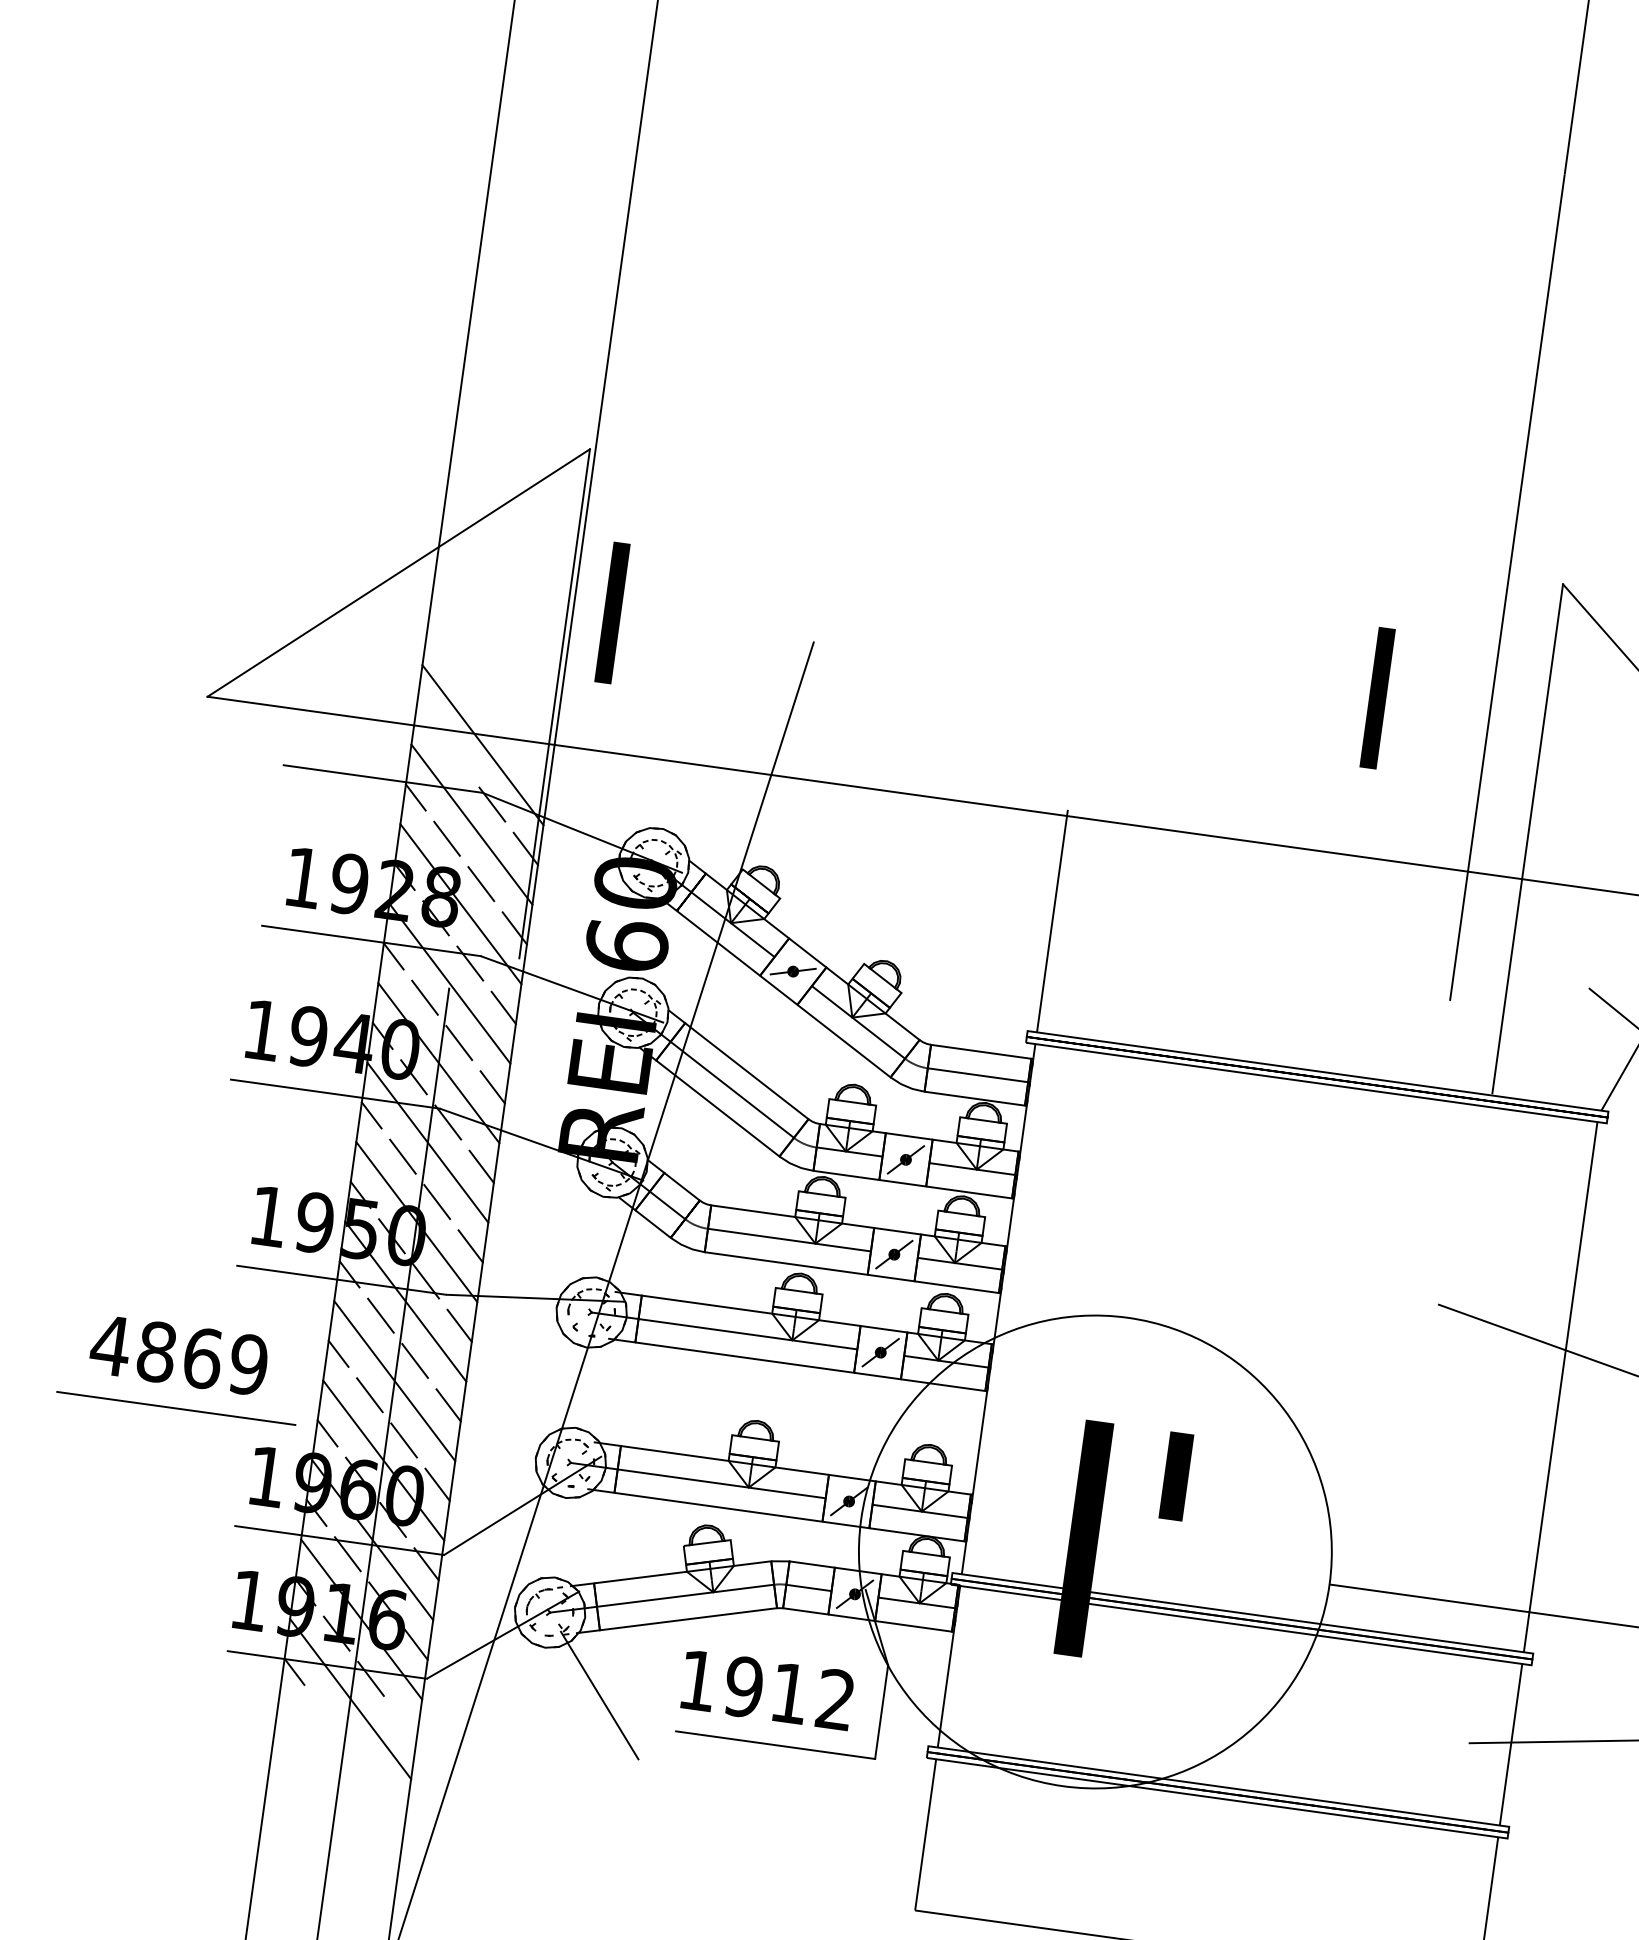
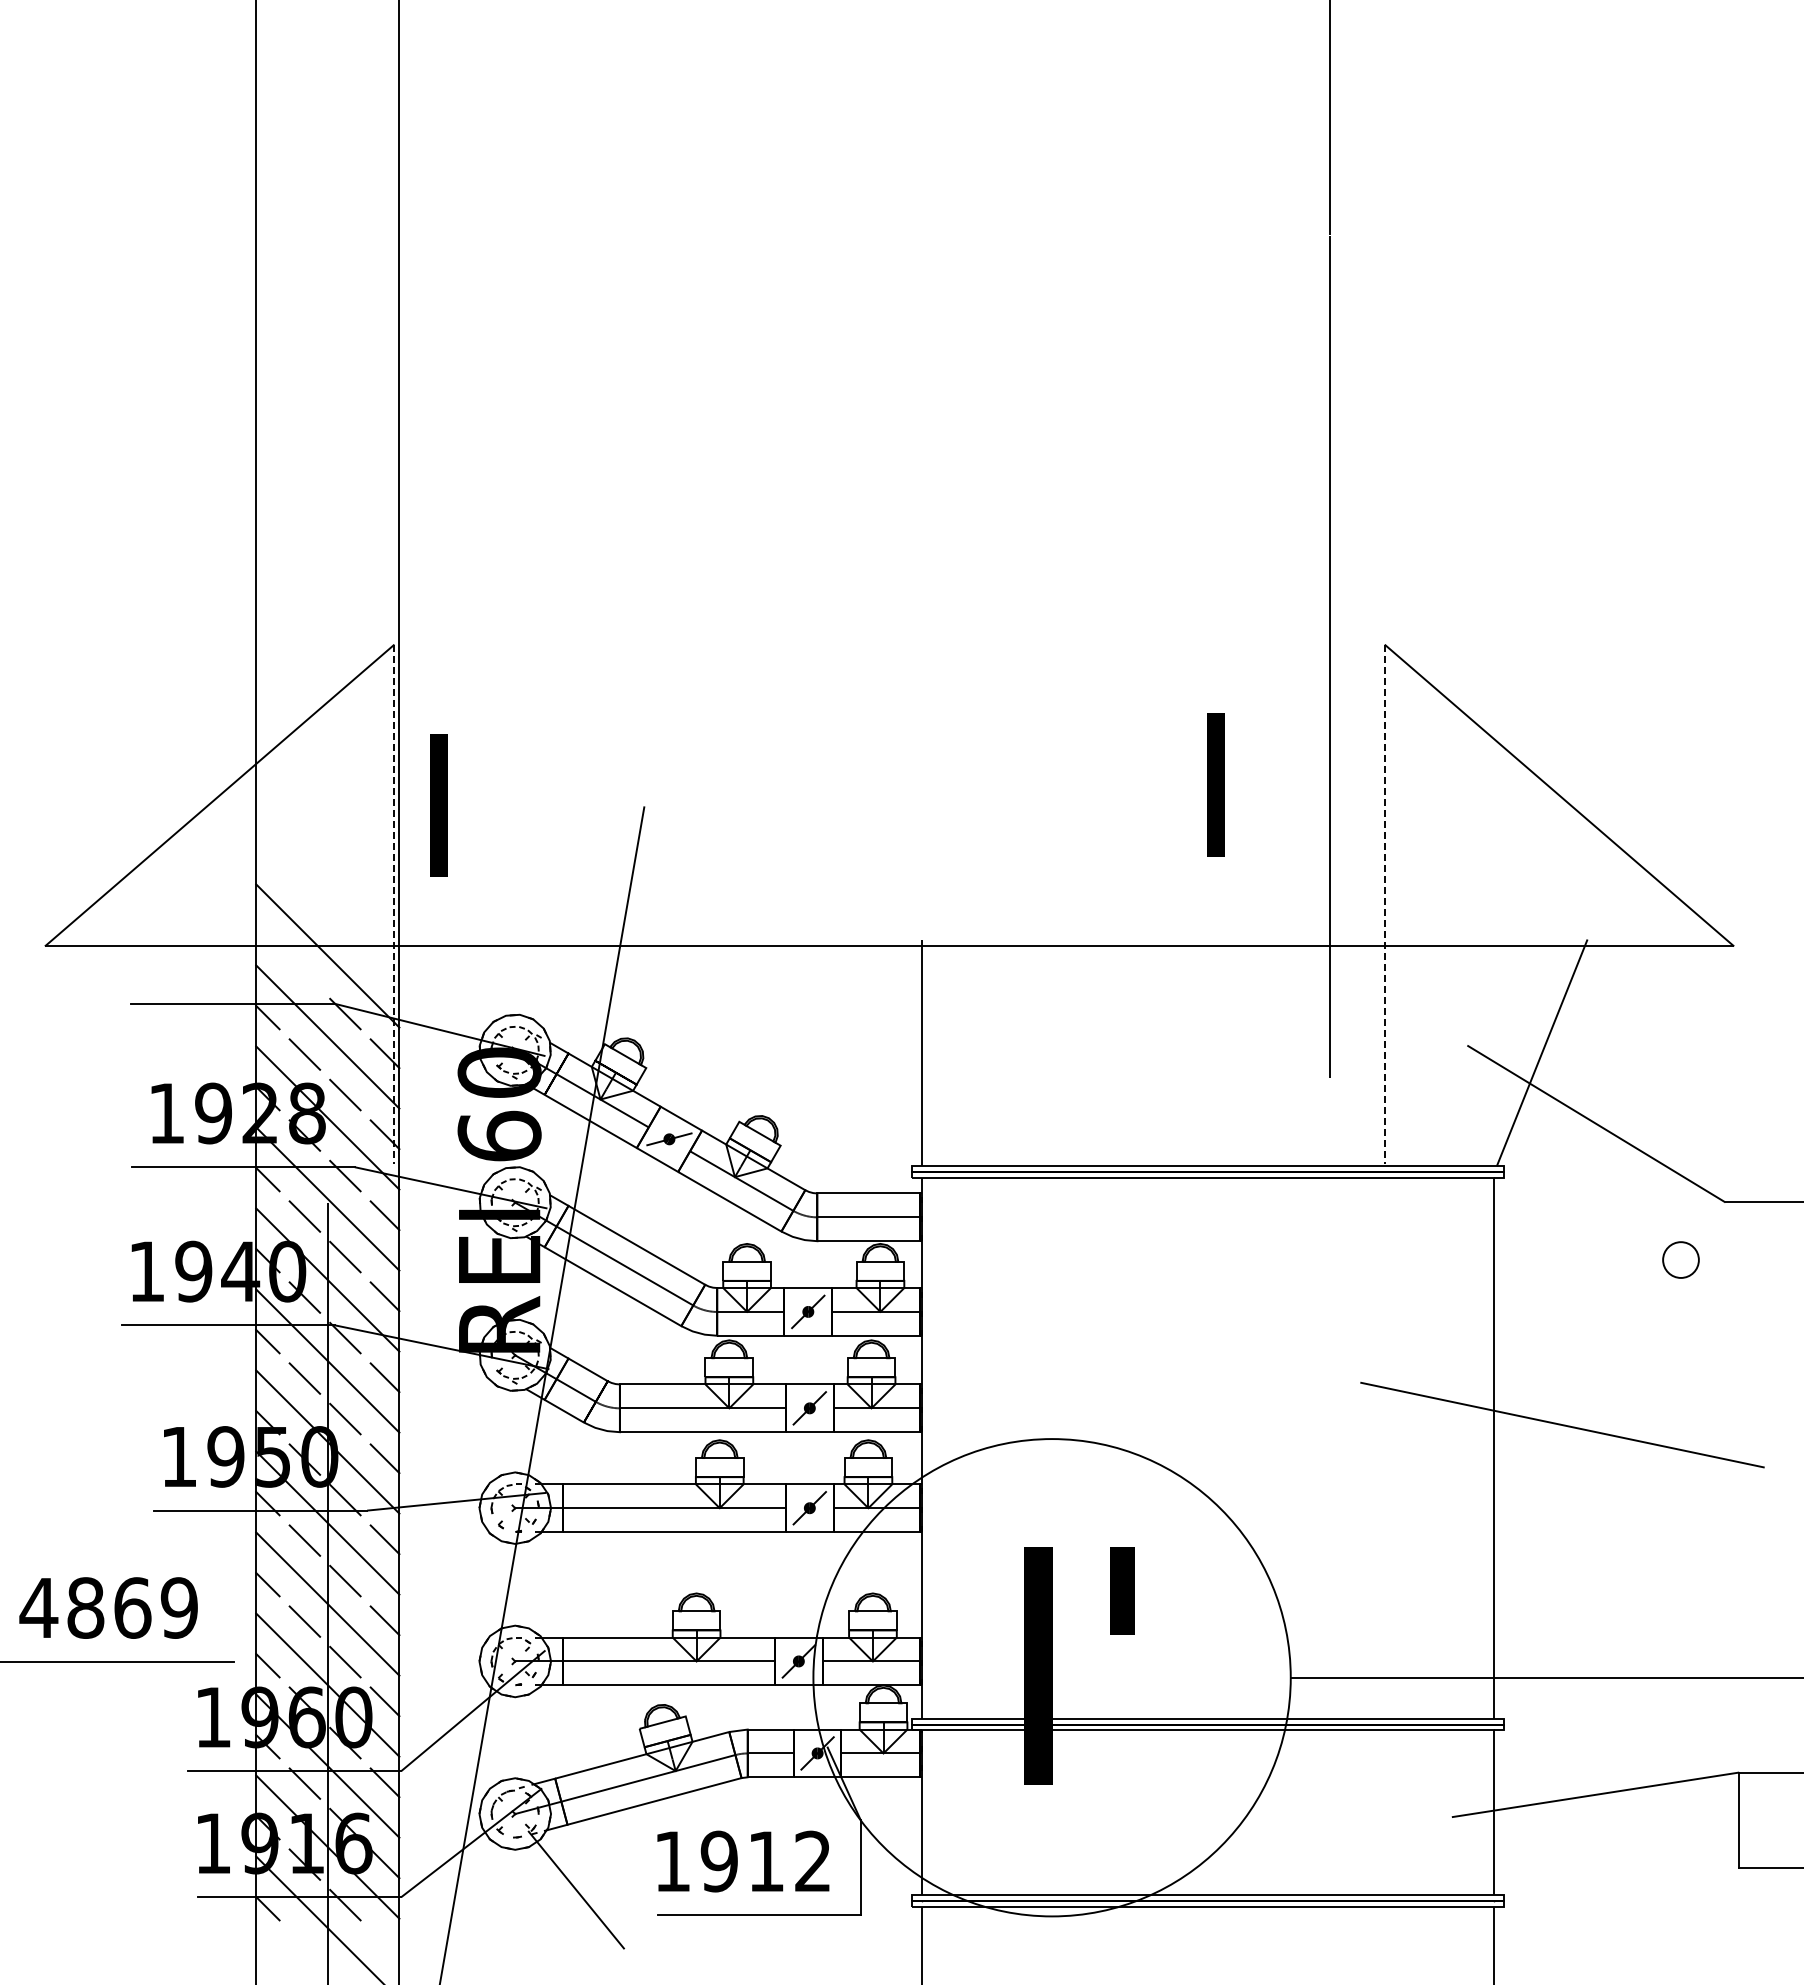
line: (554, 704) -> (393, 905), solid -> dashed
line: (1527, 839) -> (1385, 905), solid -> dashed

